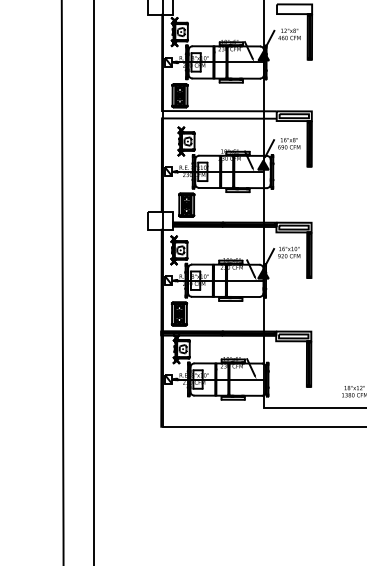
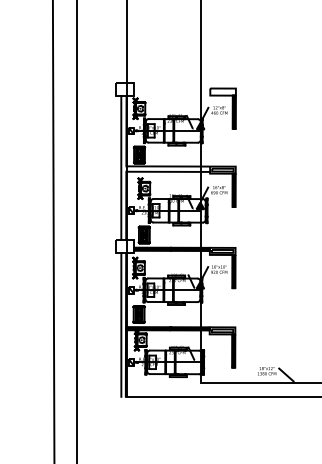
line: (155, 112) -> (121, 167), added
line: (155, 327) -> (121, 324), added

